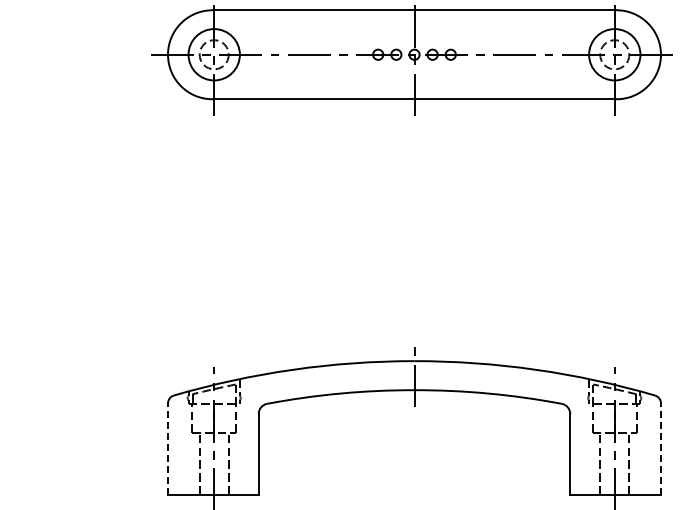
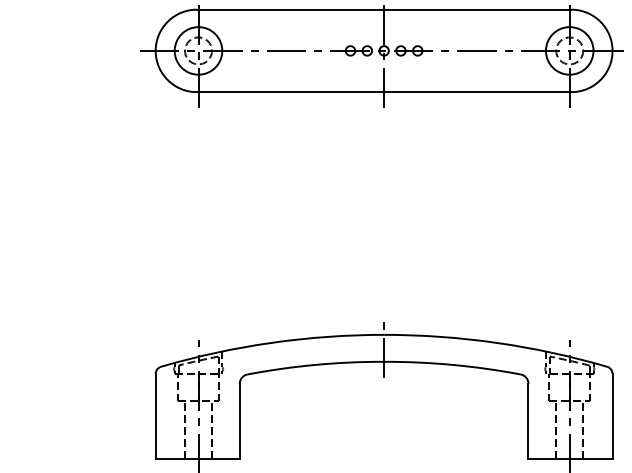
line: (168, 449) -> (156, 416), dashed -> solid
line: (660, 449) -> (612, 416), dashed -> solid

